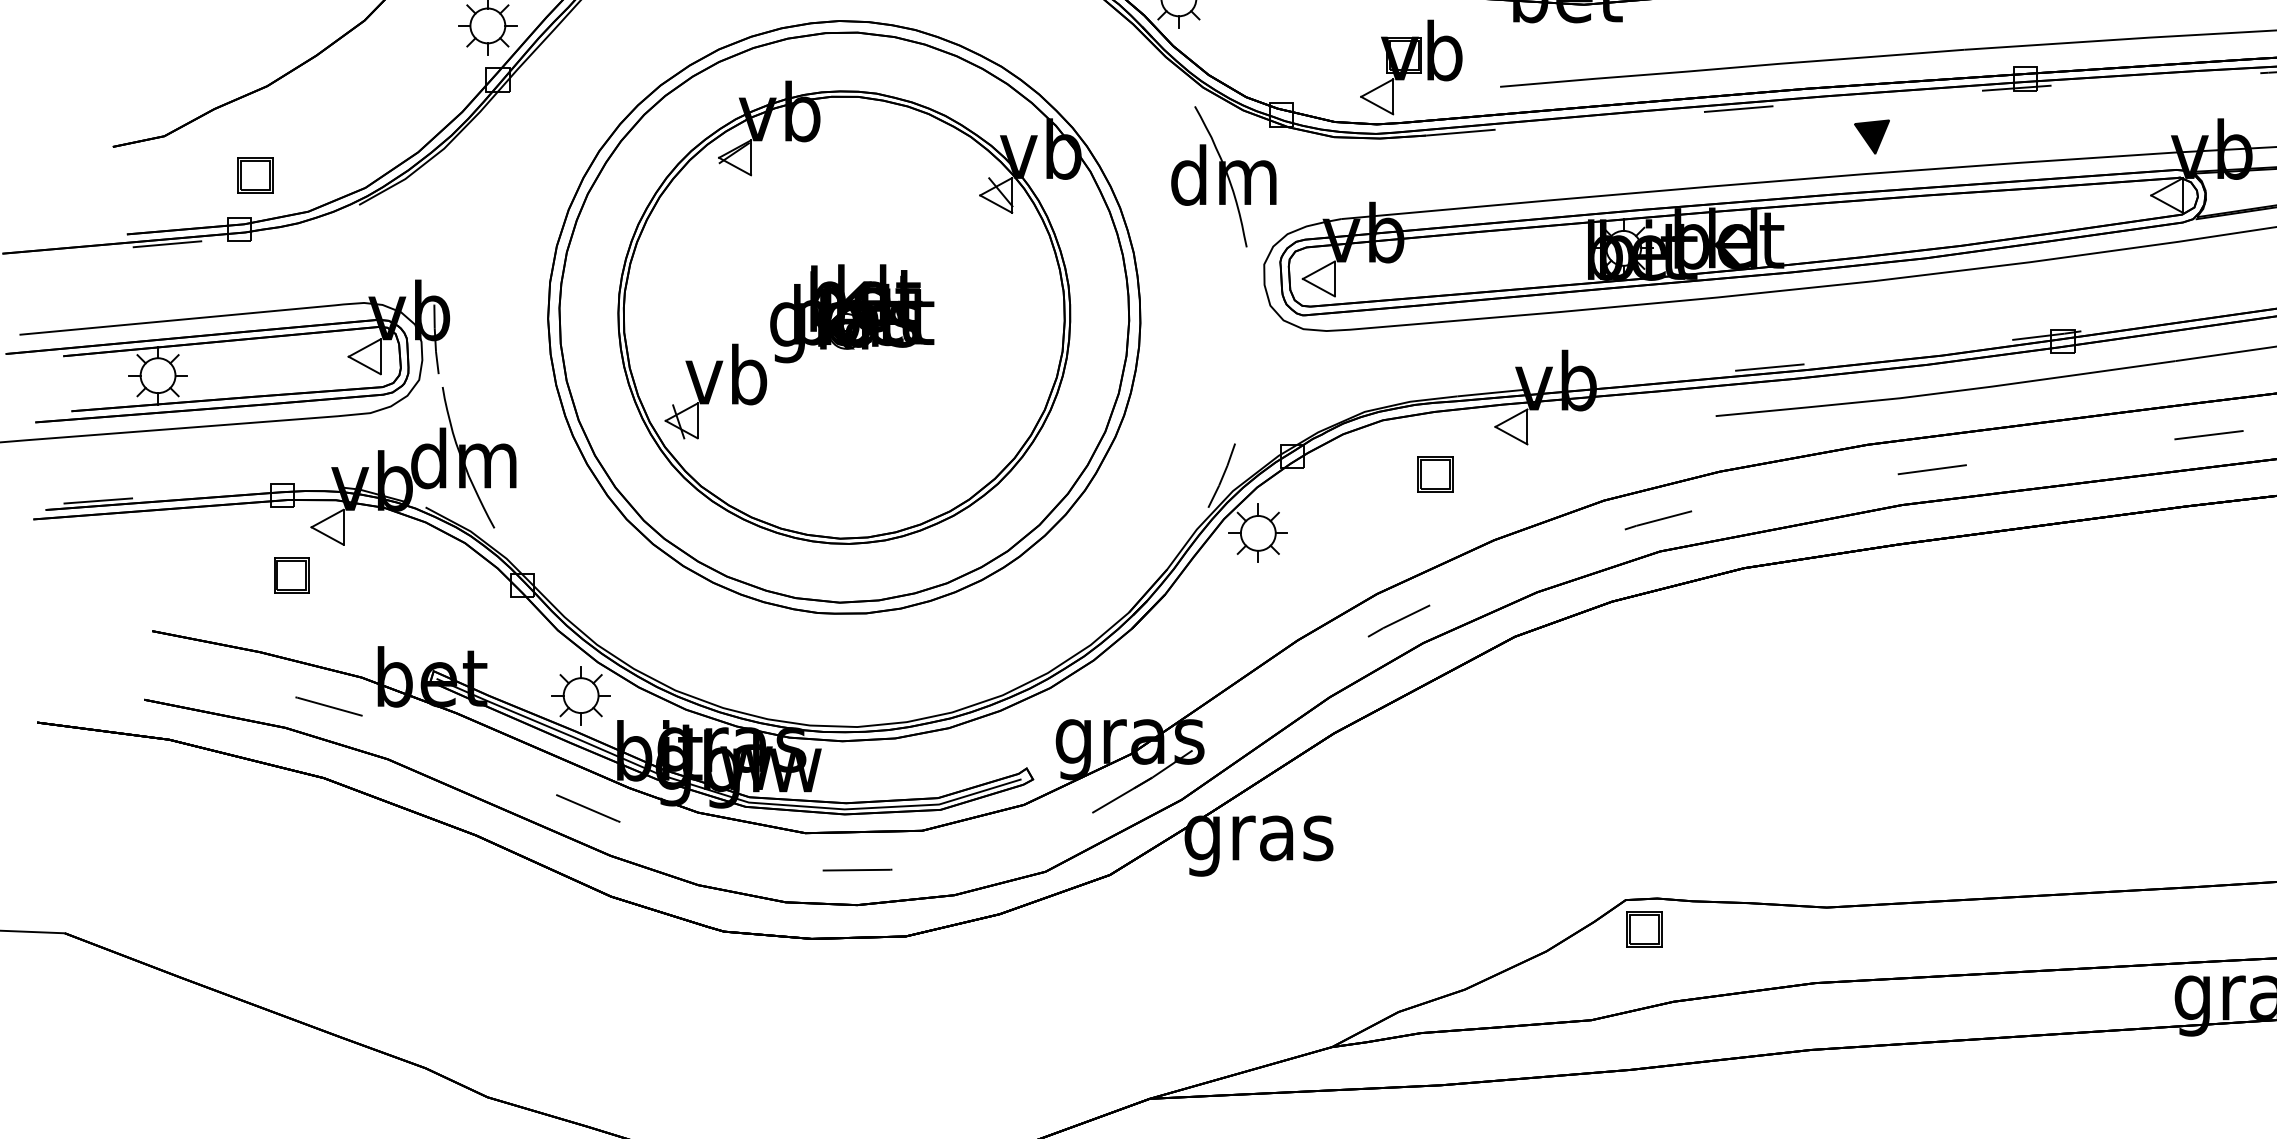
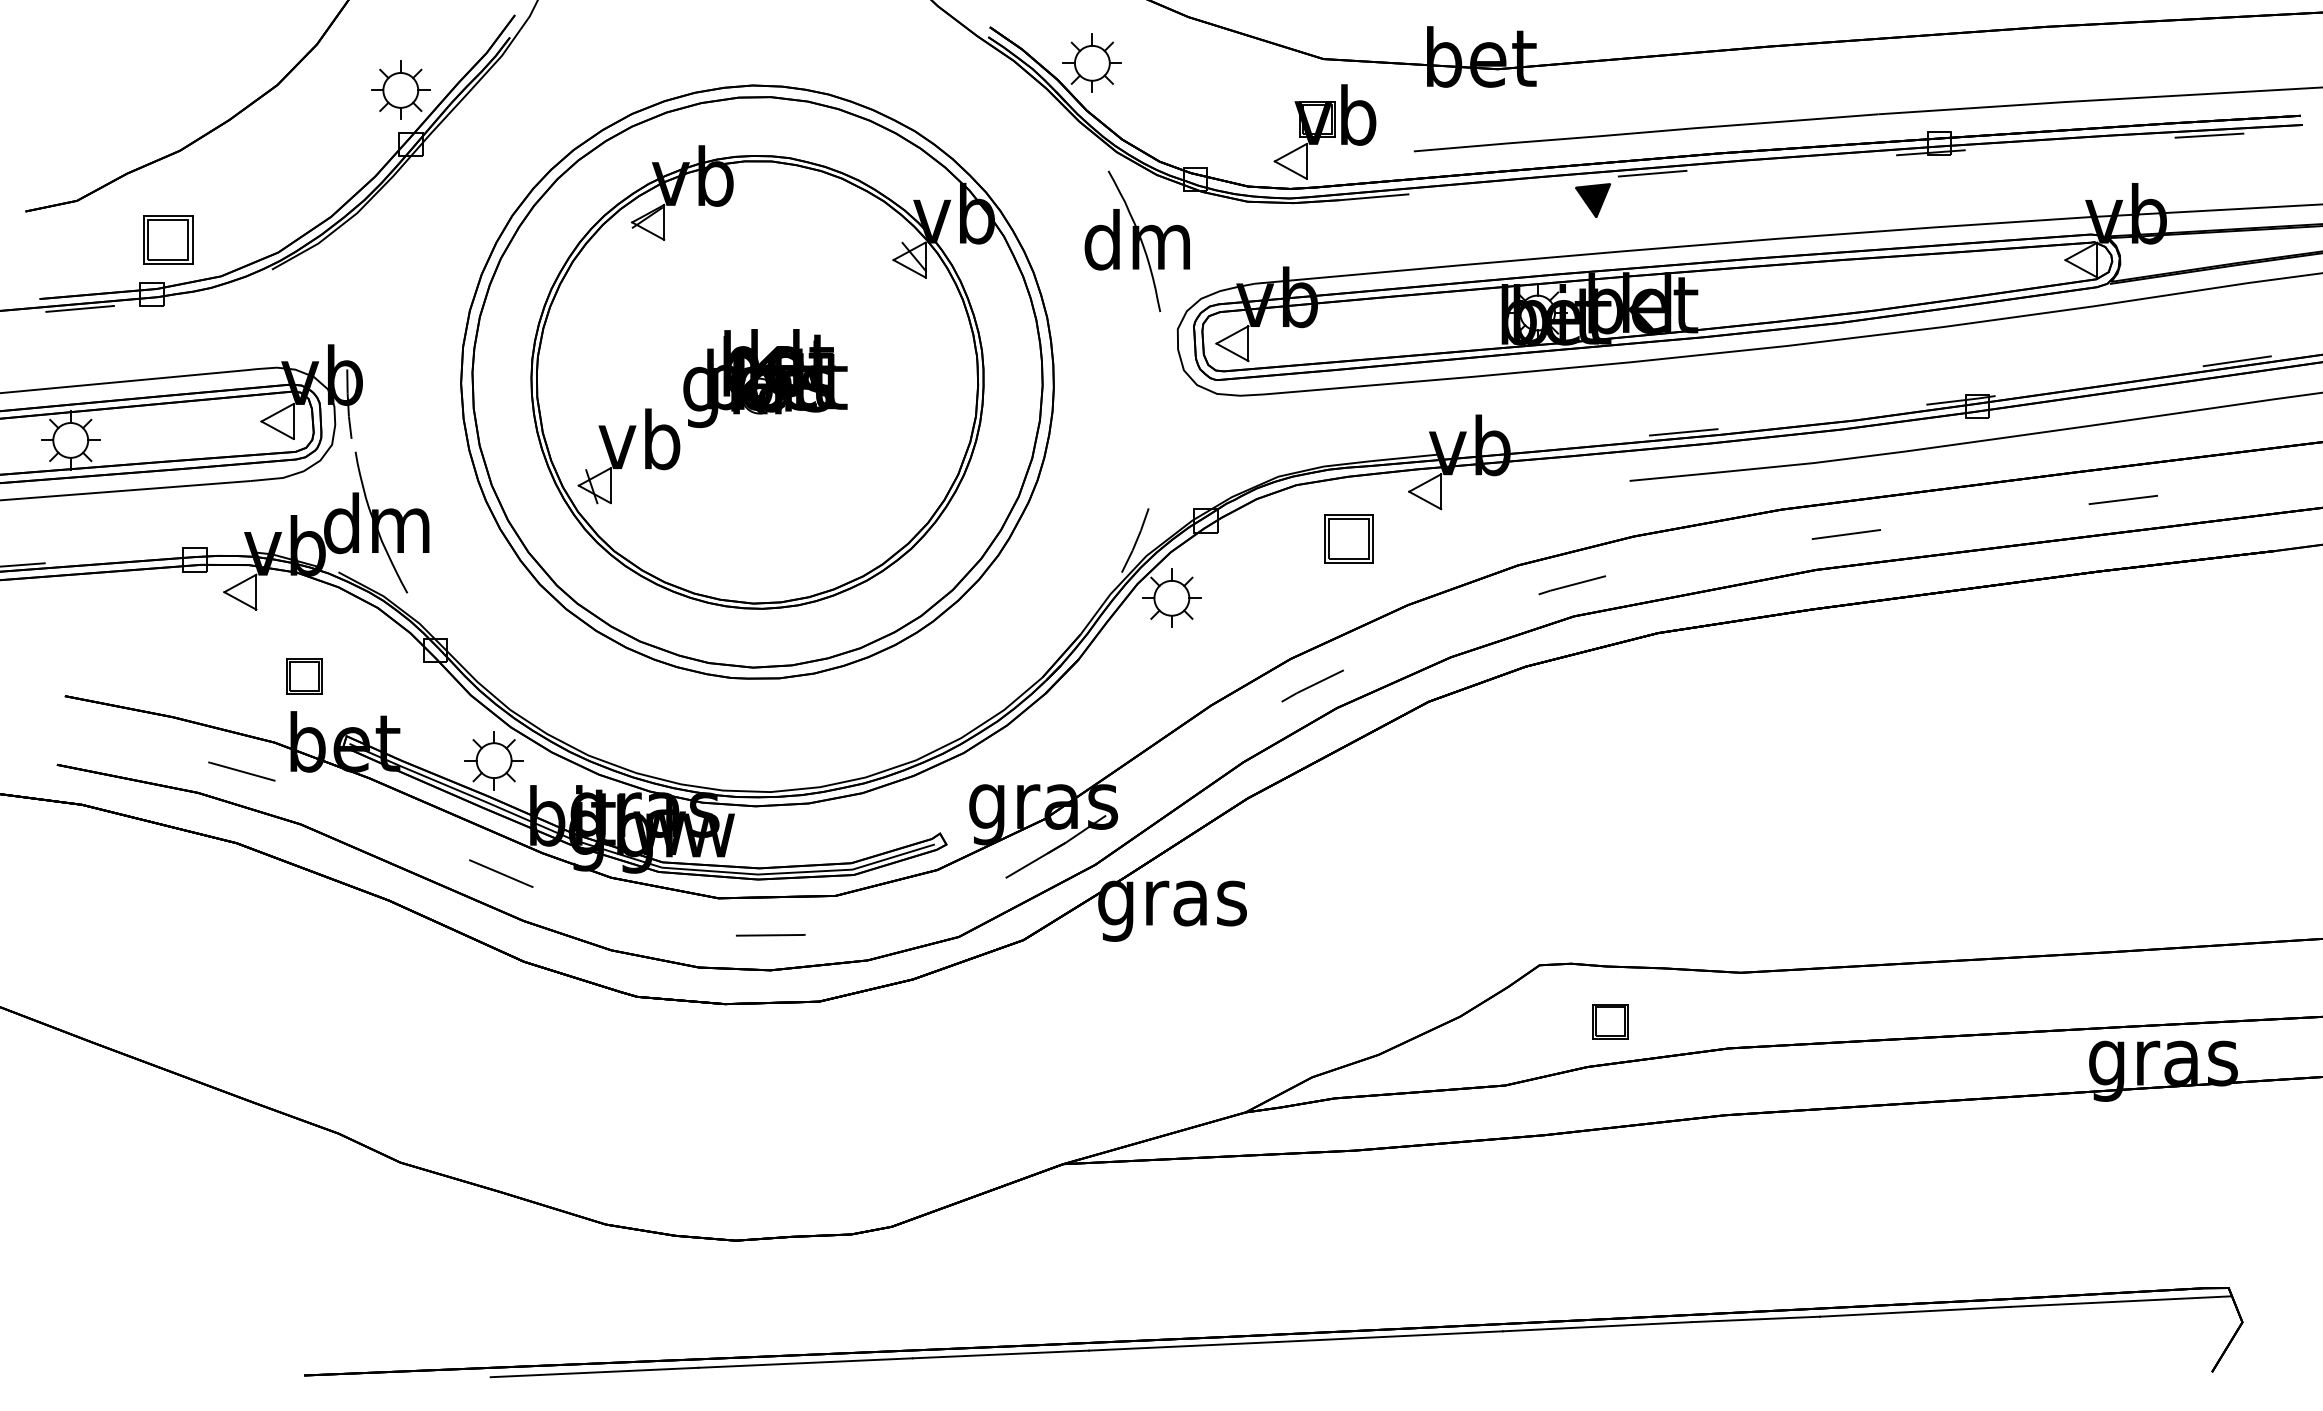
part: (1872, 136) -> (1593, 200), moved
part: (255, 175) -> (168, 240), size x1.4
part: (1435, 473) -> (1349, 538), size x1.4
part: (291, 575) -> (304, 676), moved
part: (1644, 929) -> (1610, 1021), moved

